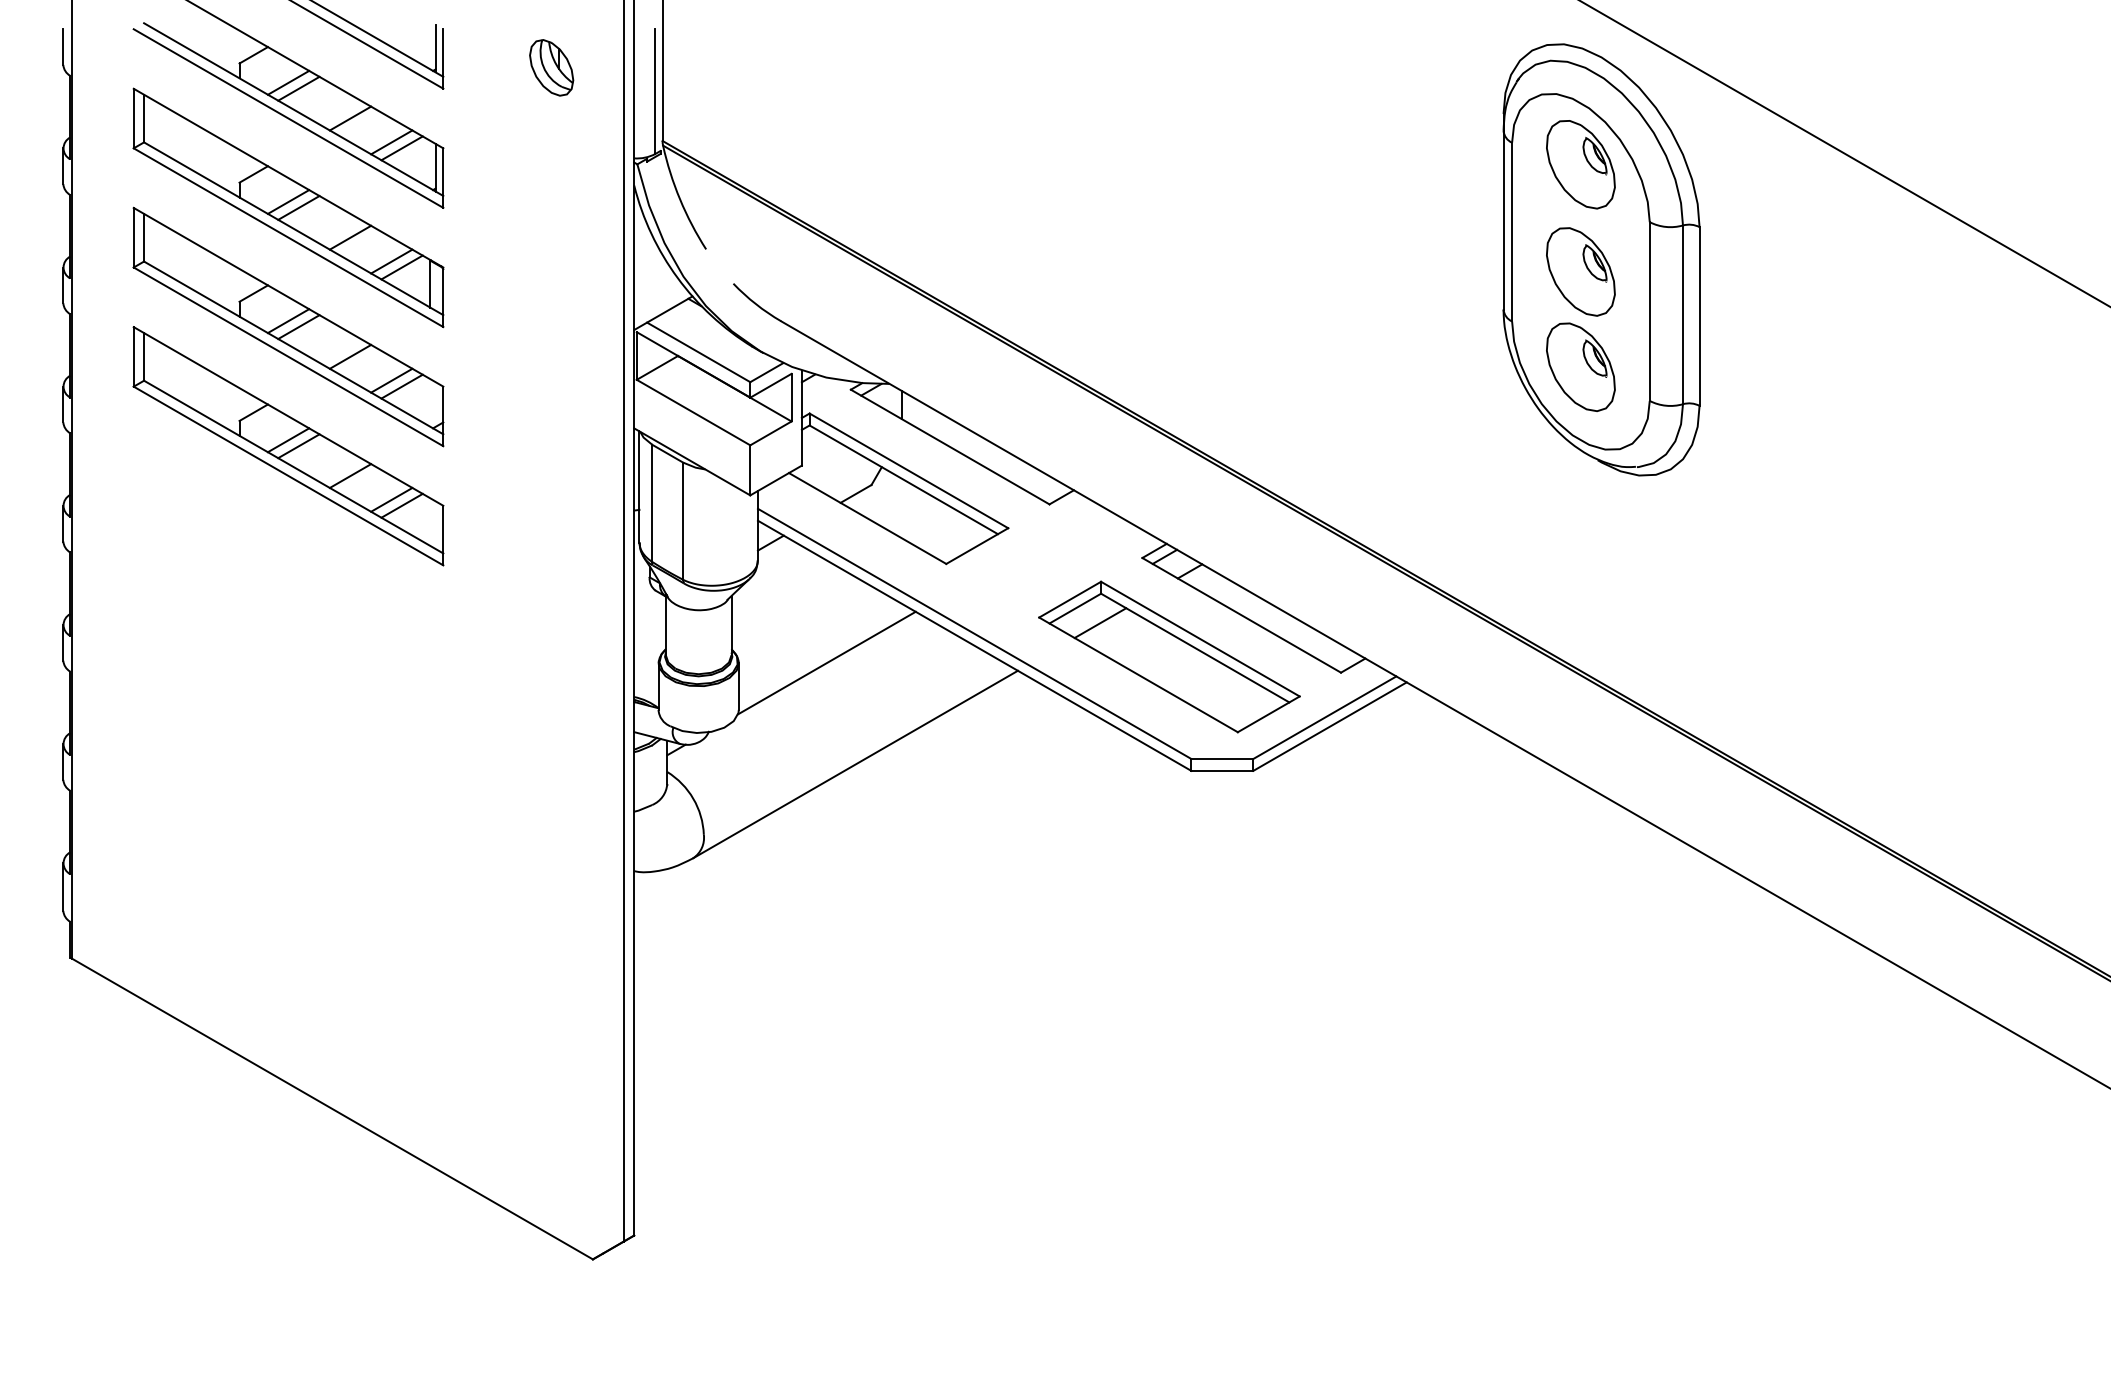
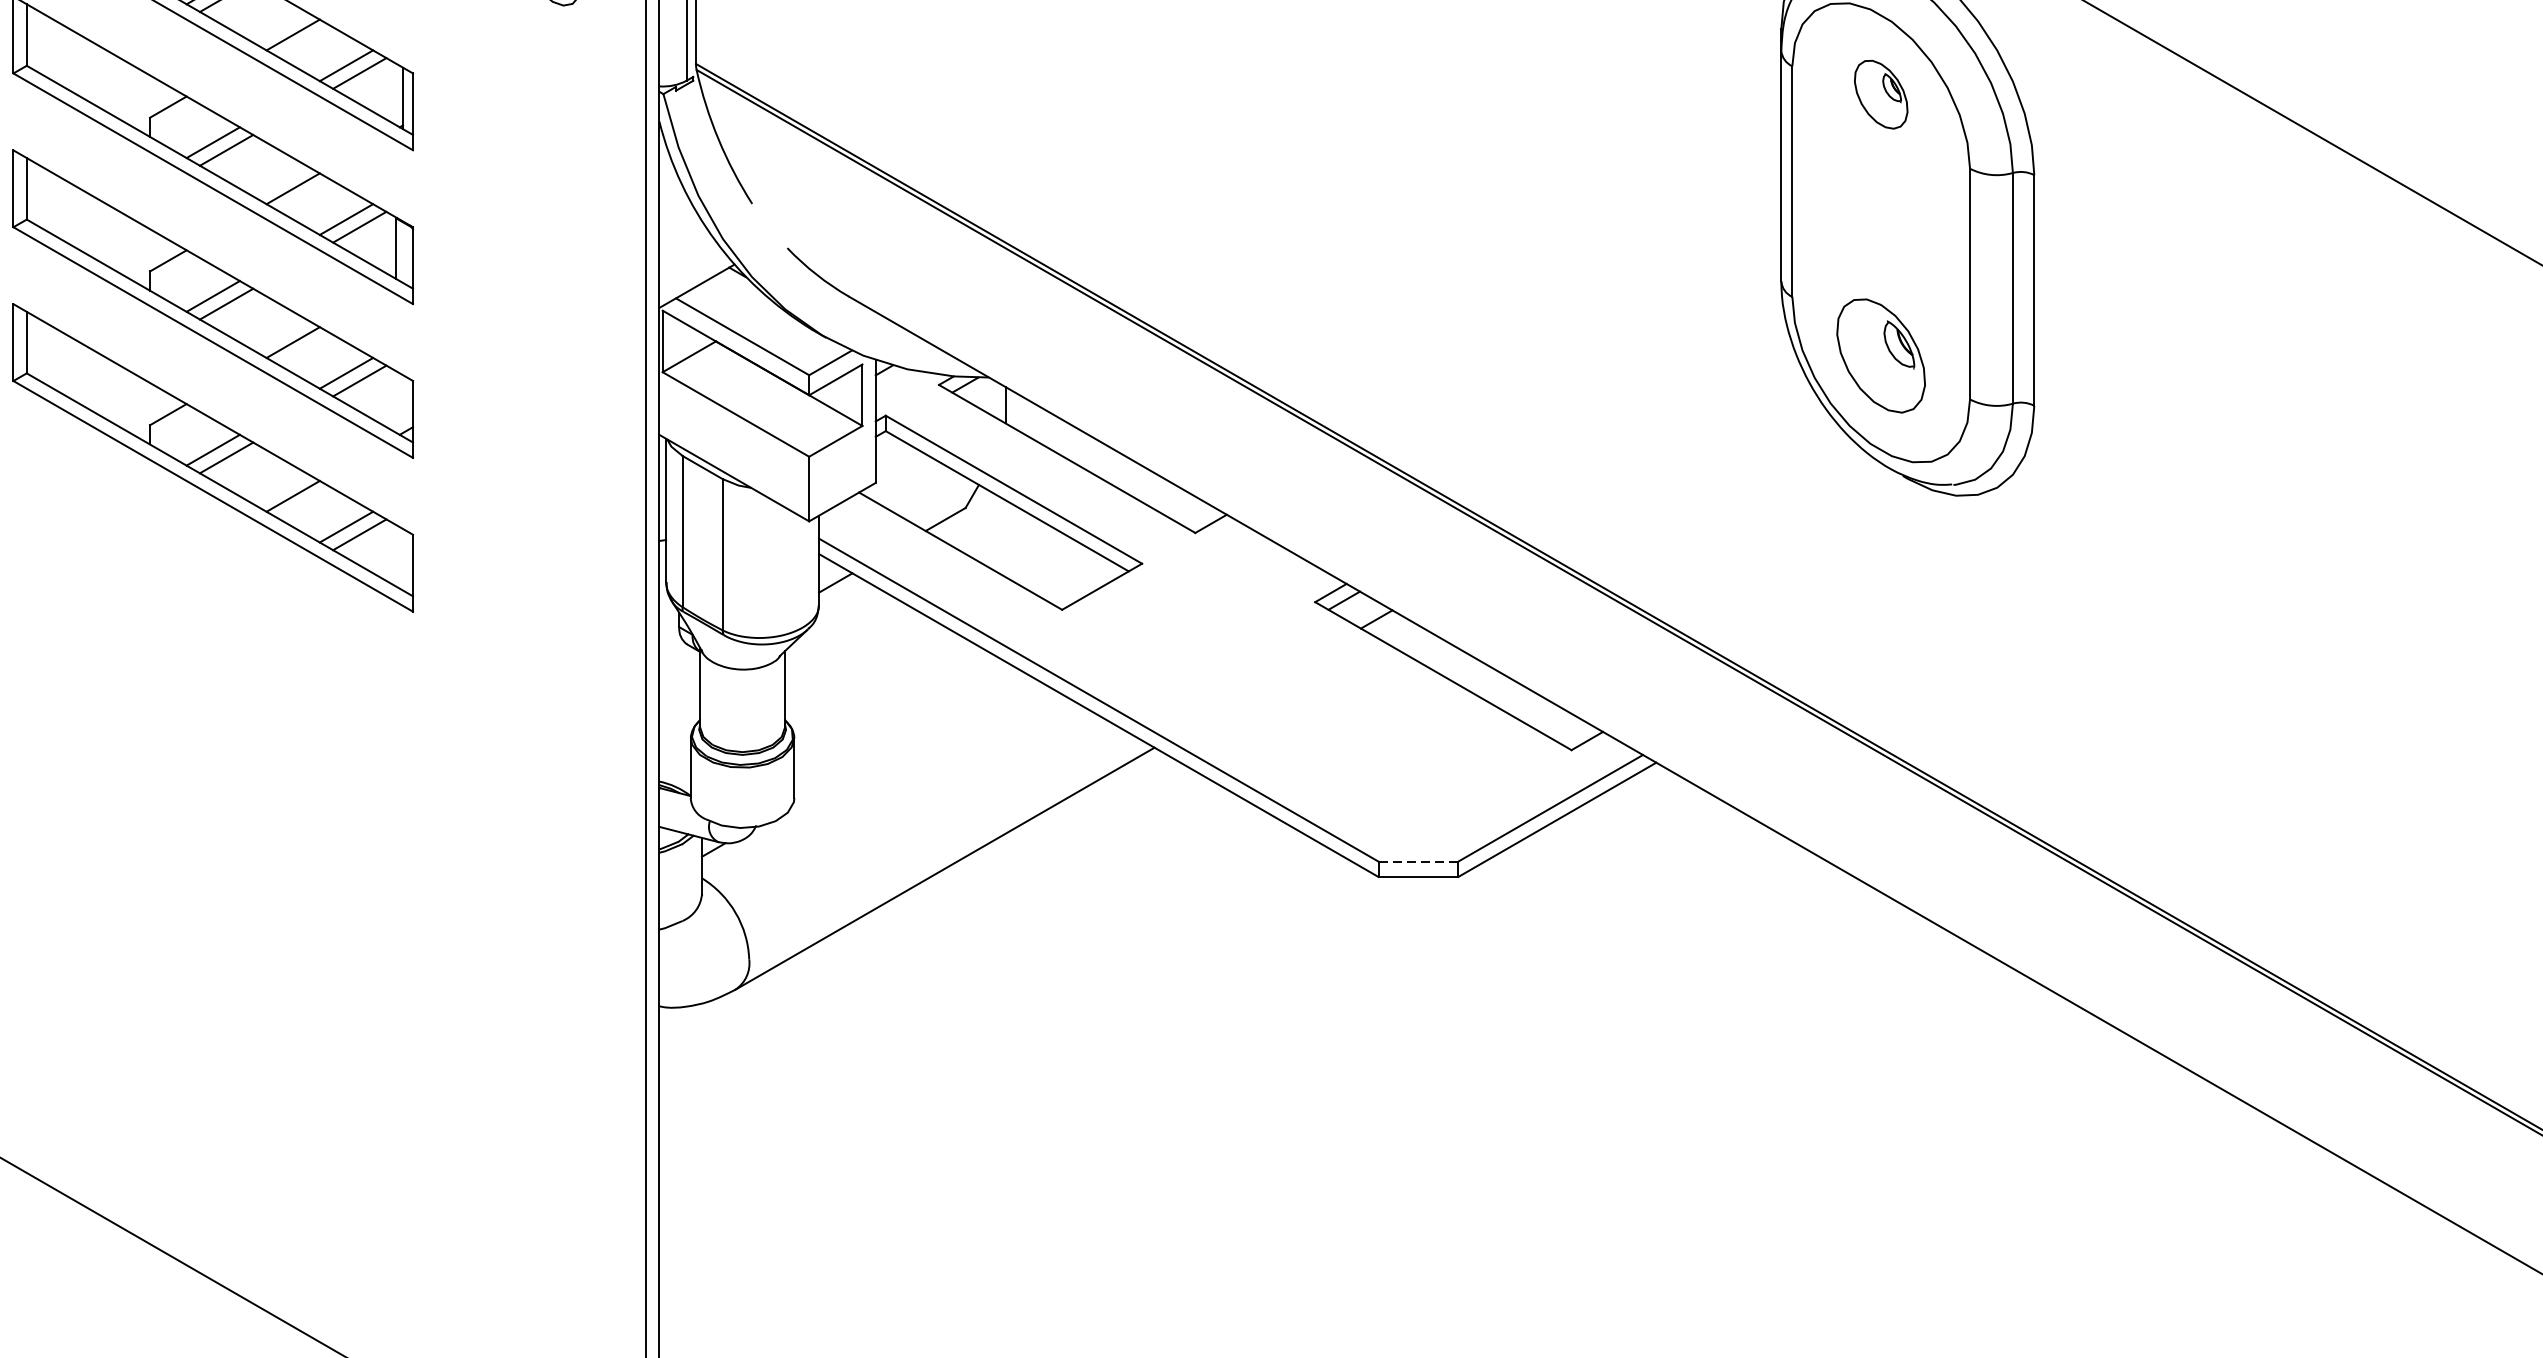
part: (1580, 164) -> (1880, 94), size x0.6
part: (1580, 271) -> (1880, 232), removed
part: (1169, 656) -> (1350, 729), removed
line: (826, 662) -> (907, 737), removed
line: (1222, 759) -> (1418, 862), solid -> dashed

